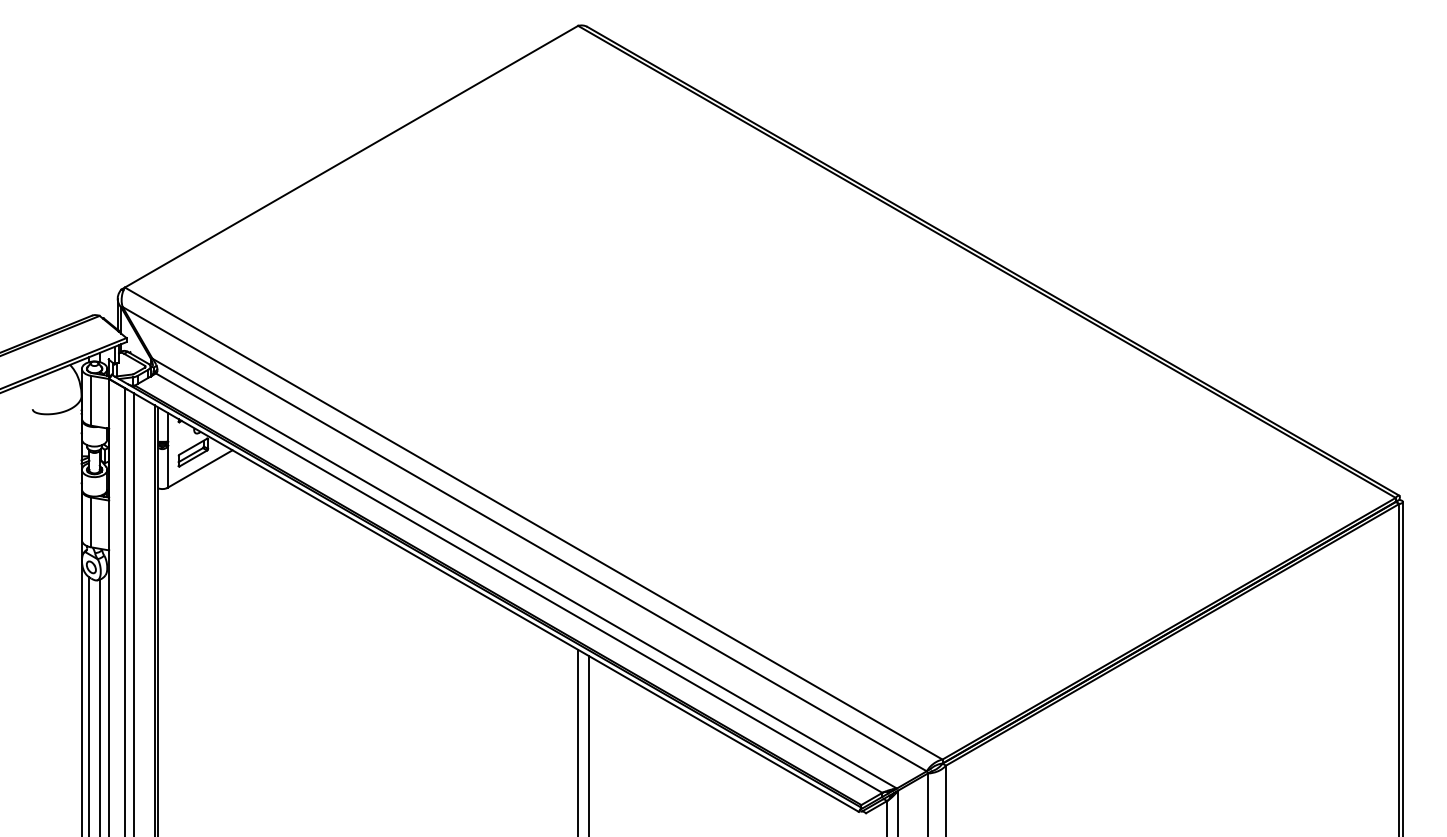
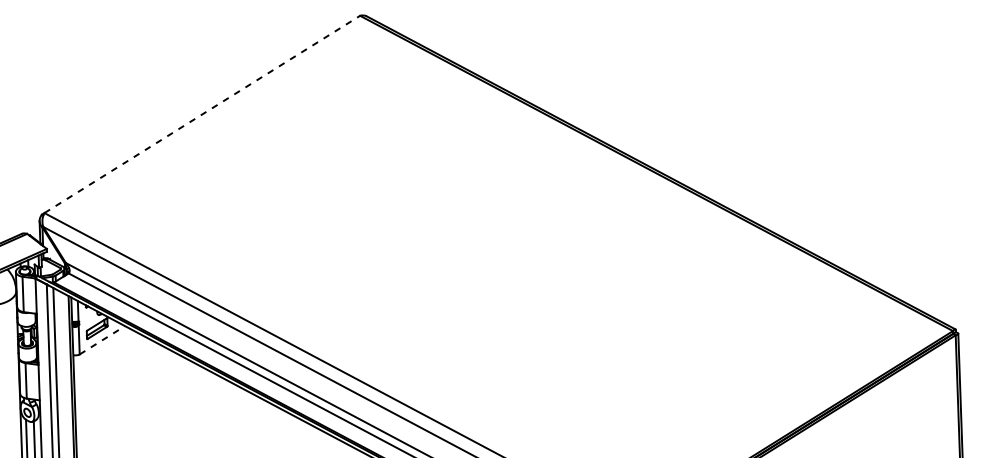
line: (351, 156) -> (202, 114), solid -> dashed
line: (200, 469) -> (102, 340), solid -> dashed

